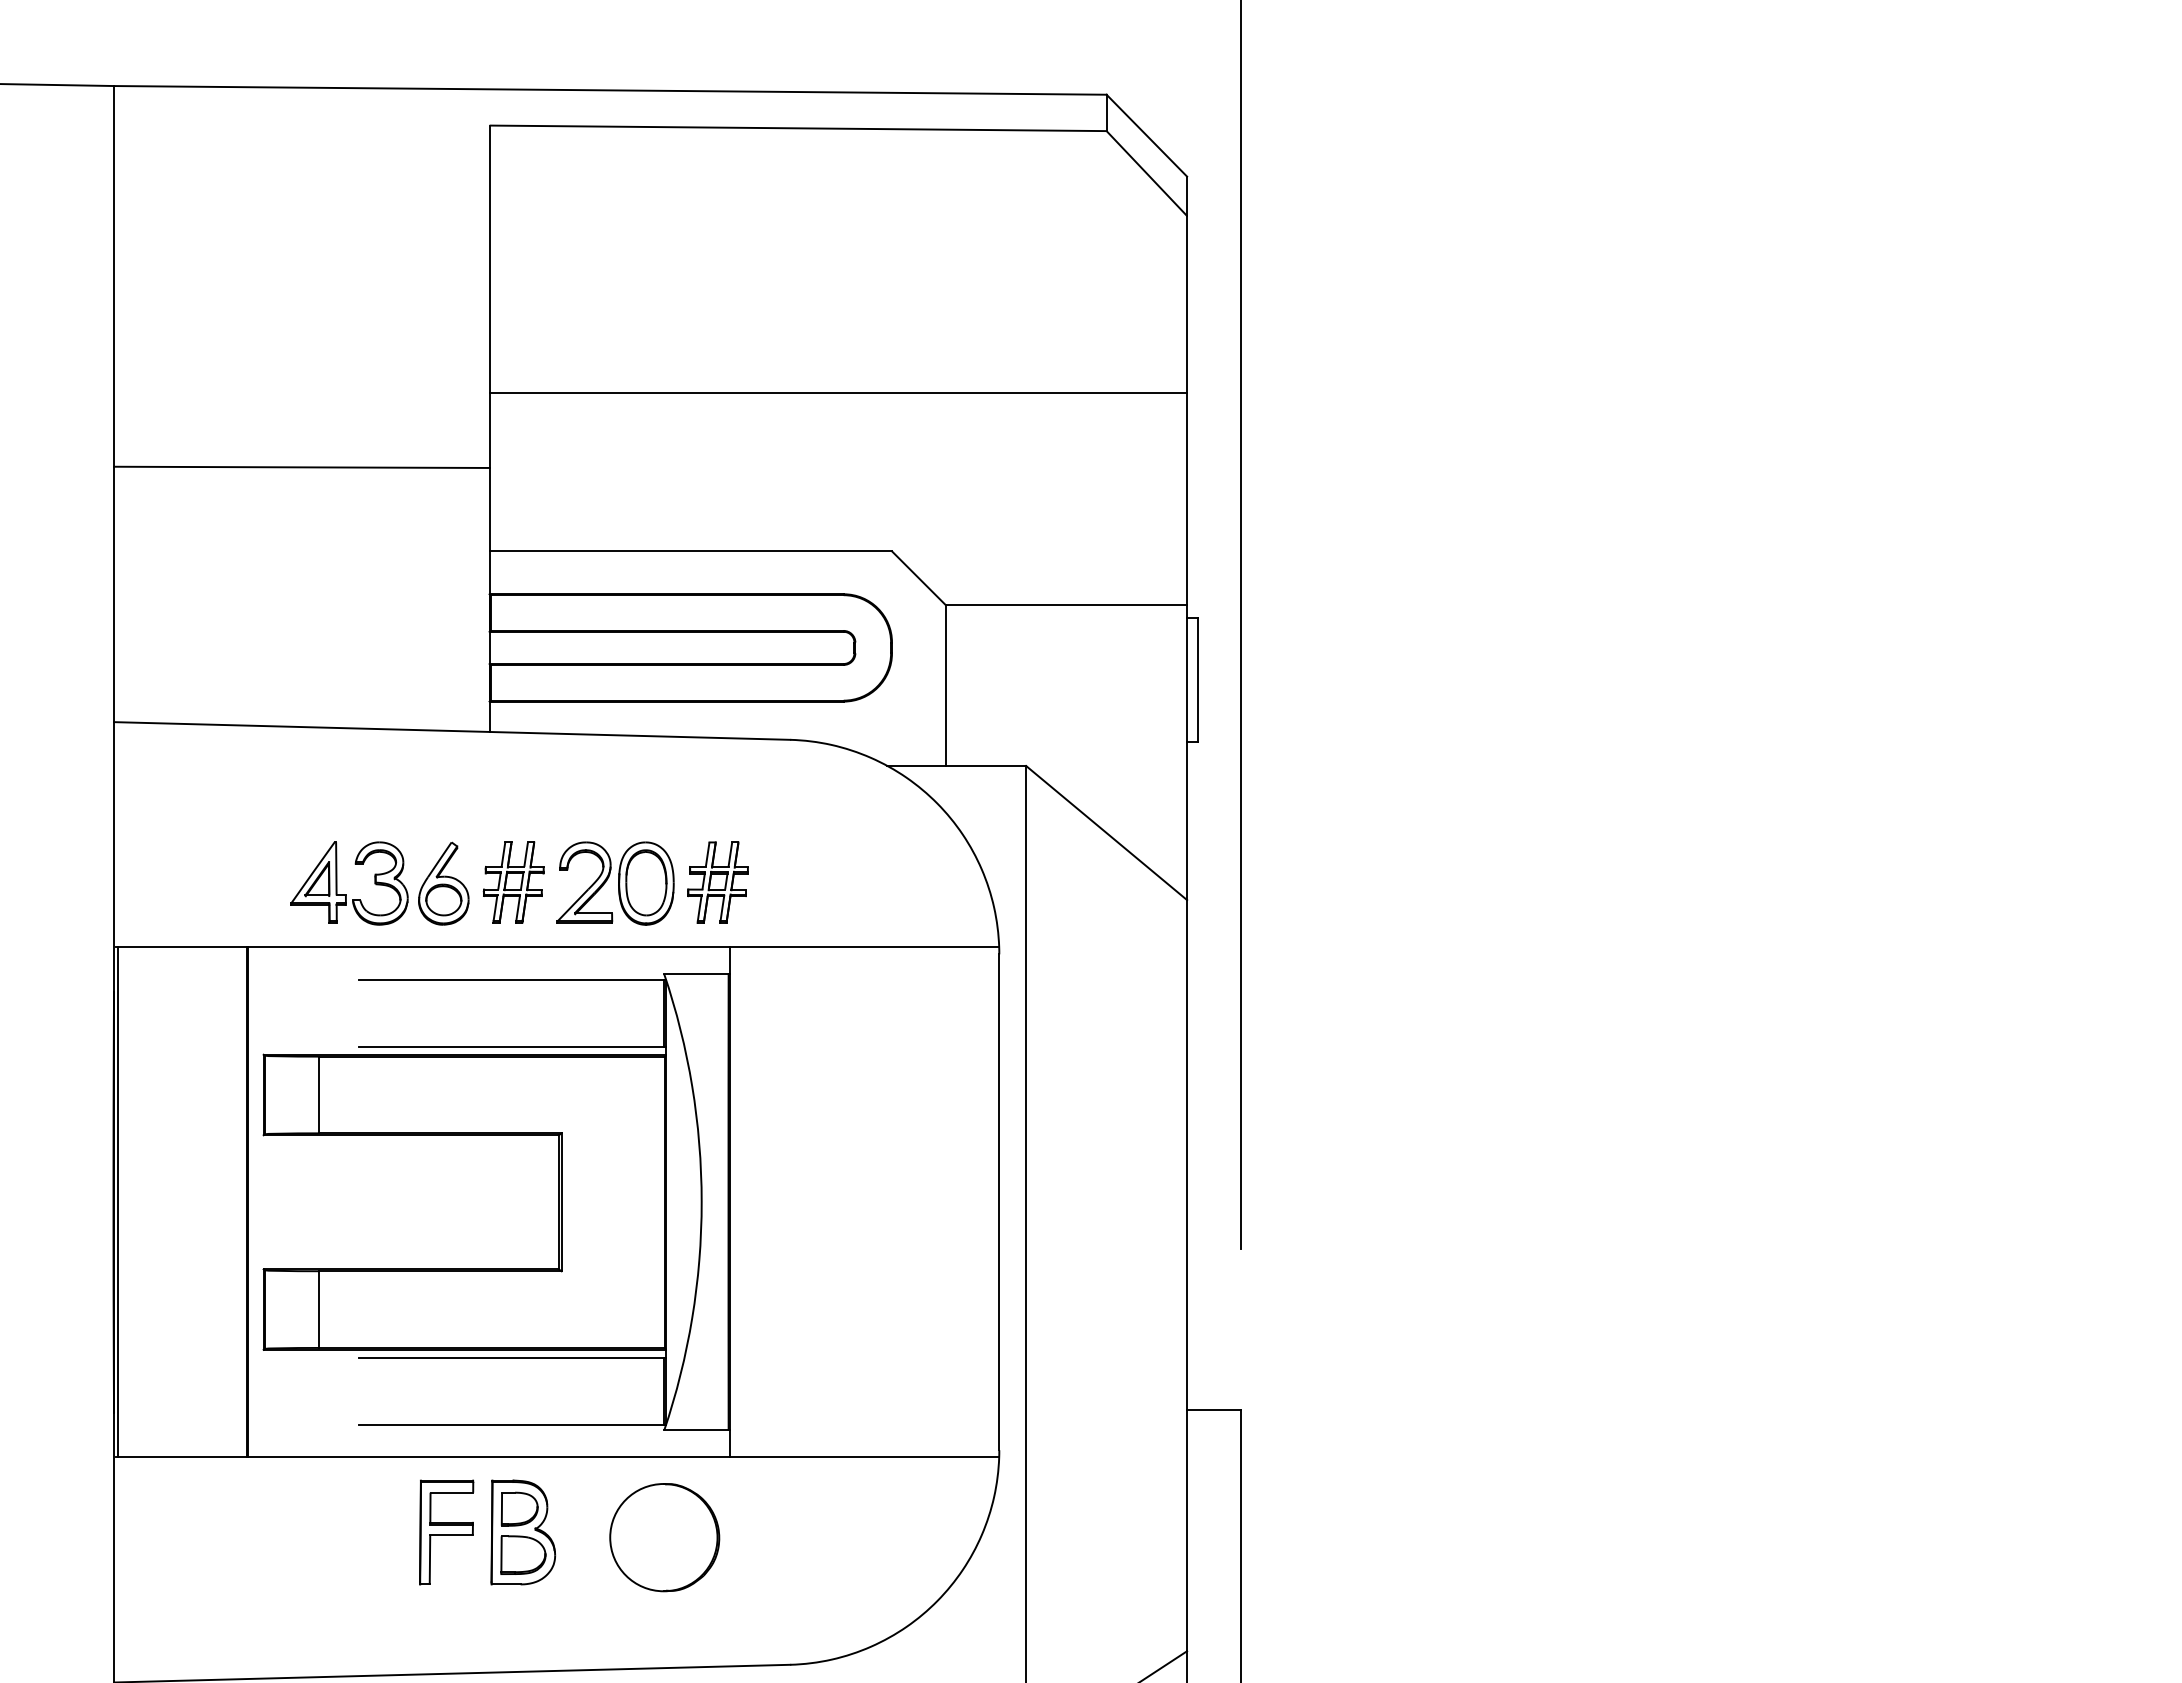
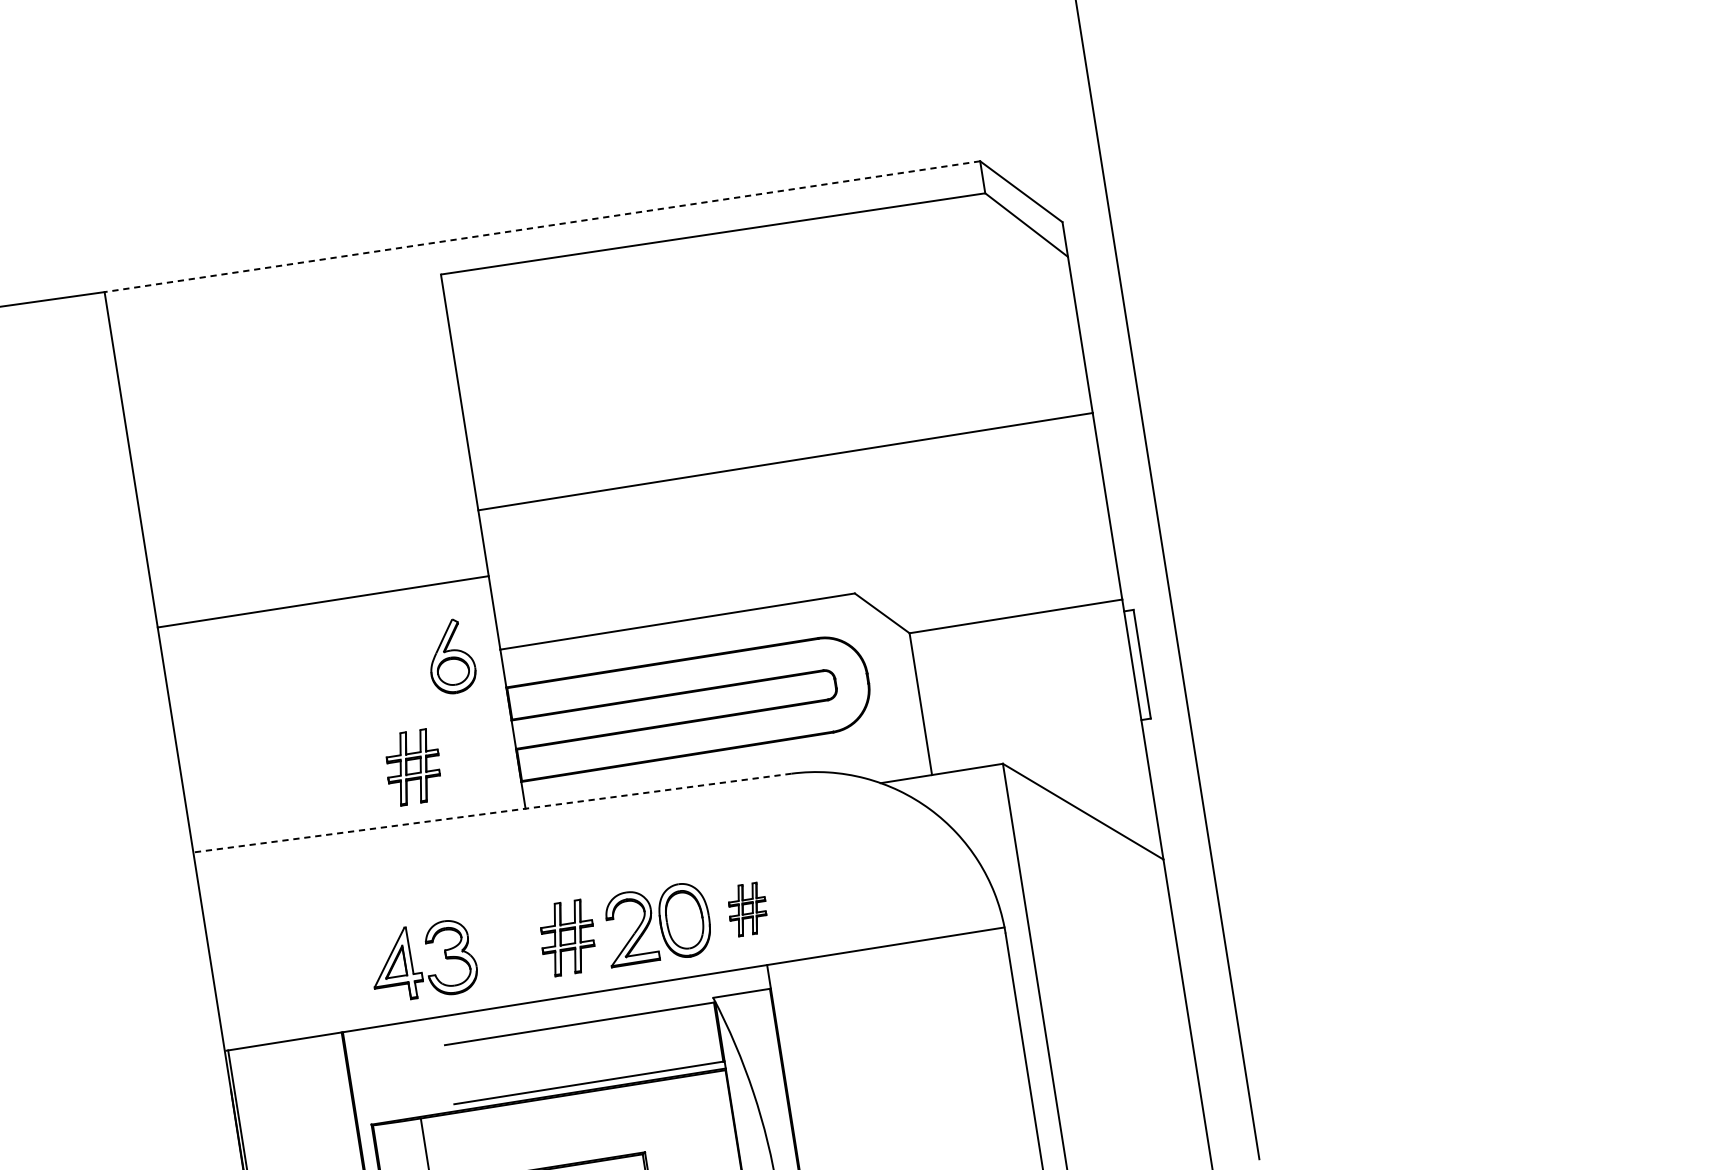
line: (609, 90) -> (541, 226), solid -> dashed
part: (372, 666) -> (413, 767), added
line: (451, 730) -> (491, 812), solid -> dashed
part: (717, 882) -> (747, 909), size x0.7
part: (443, 883) -> (450, 656), moved

